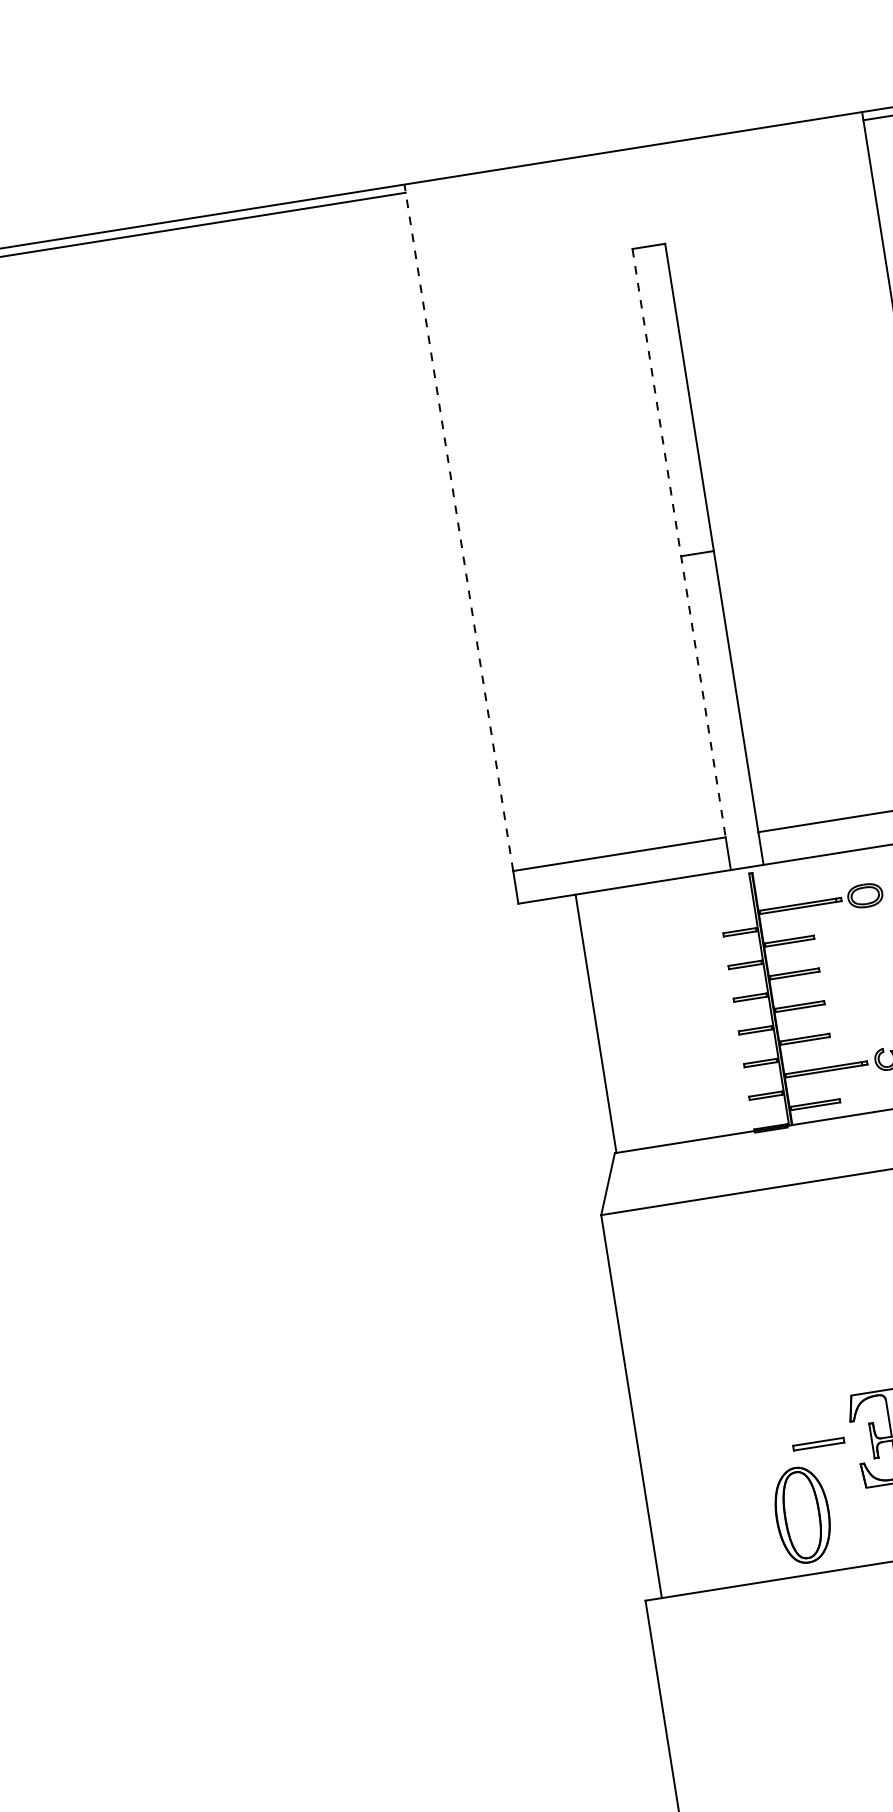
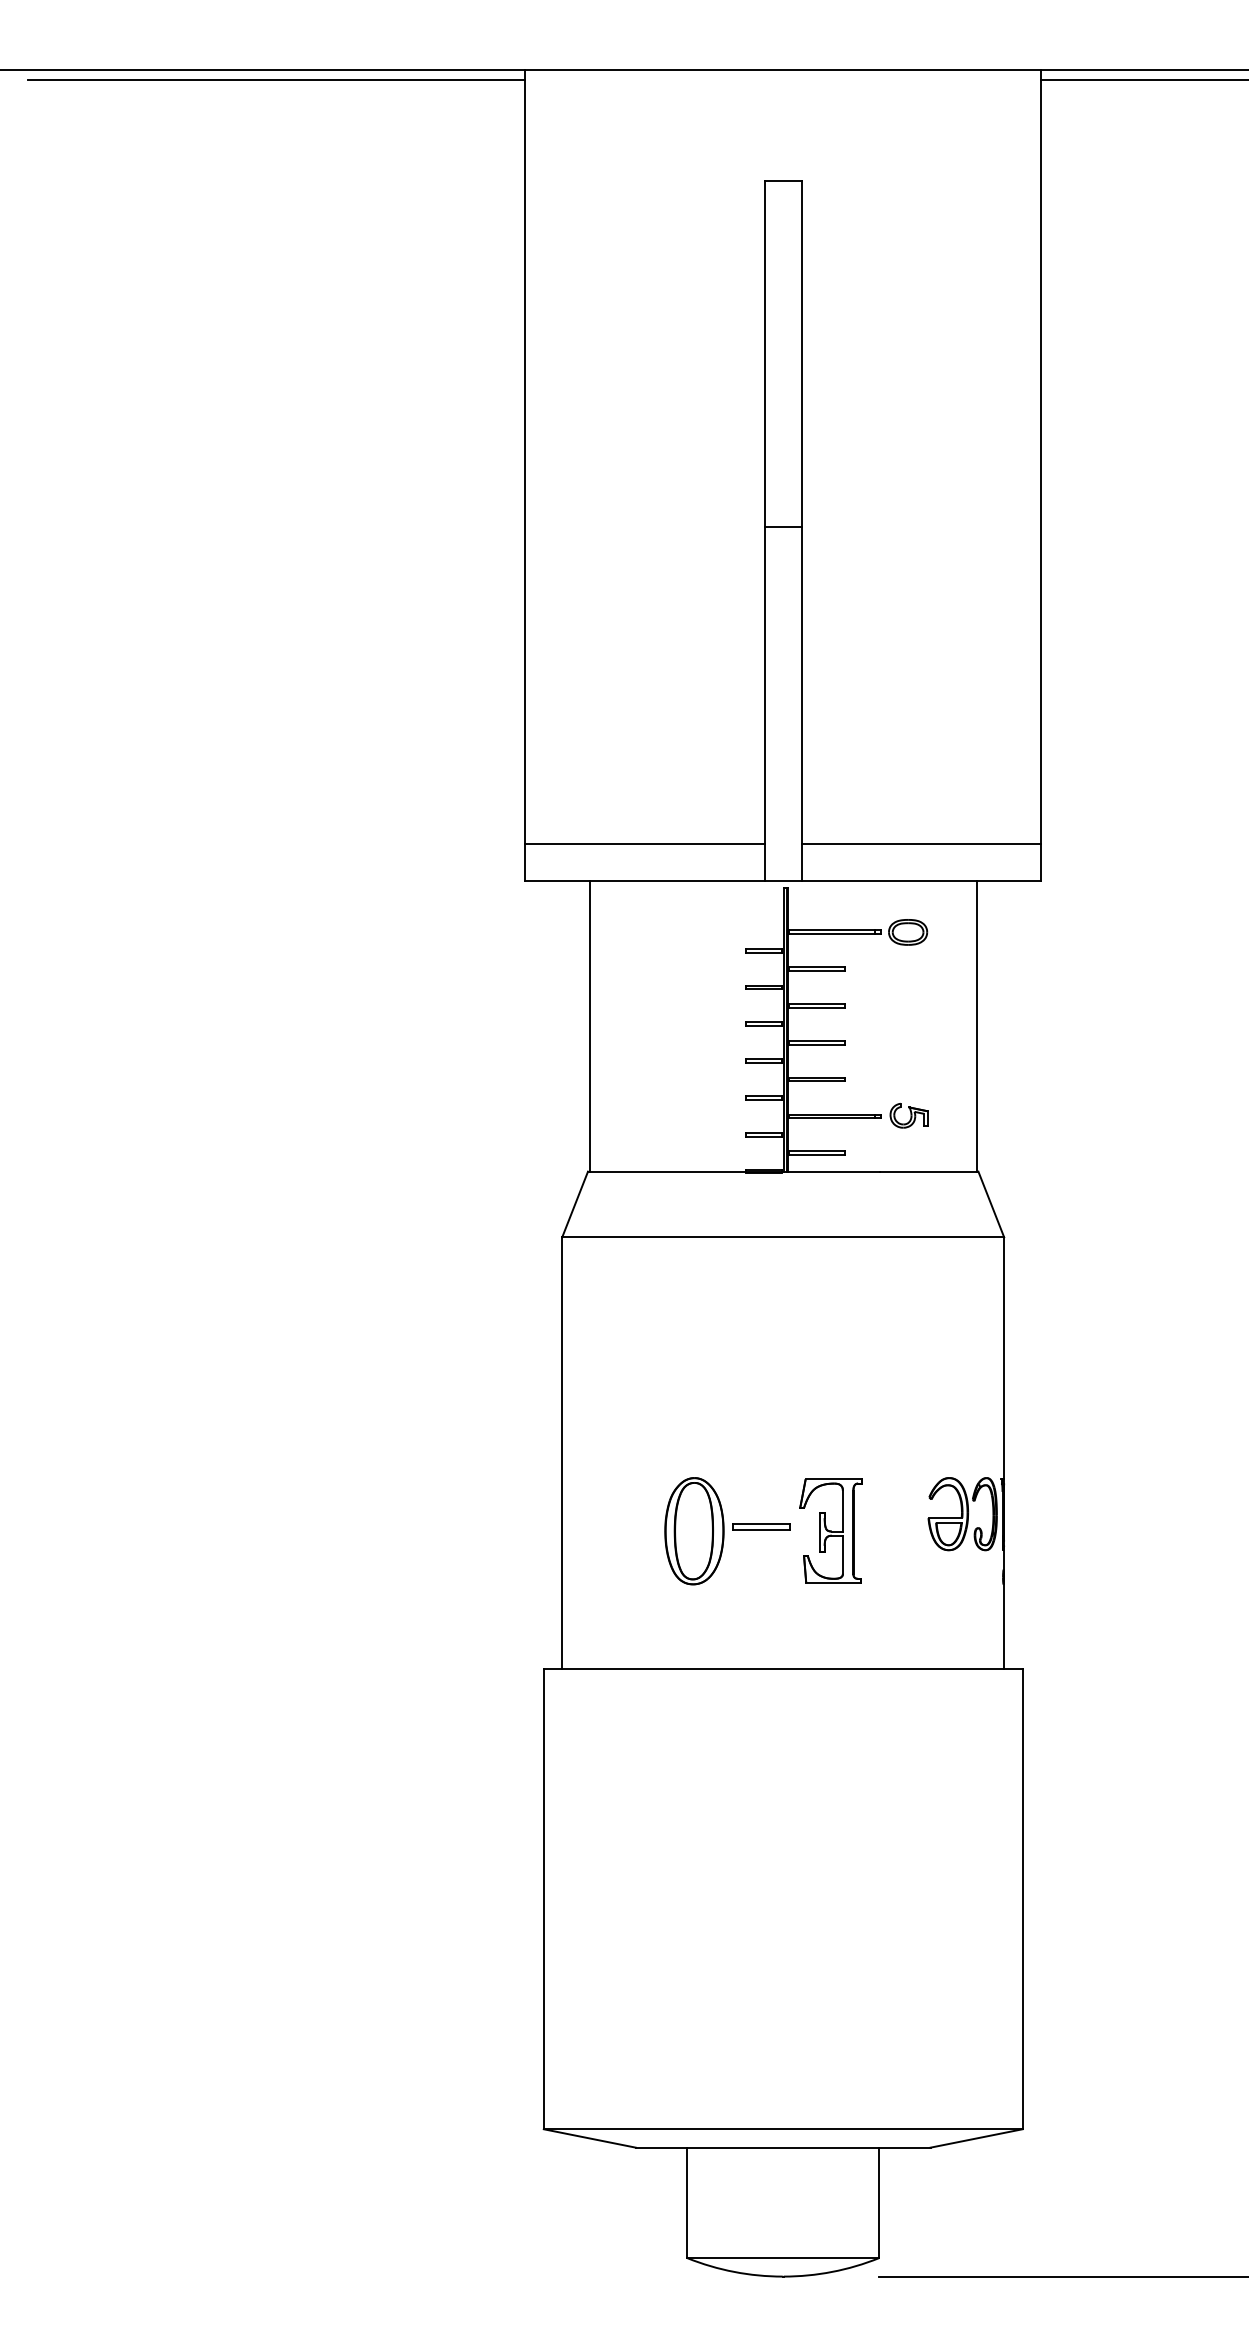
line: (458, 528) -> (525, 457), dashed -> solid
line: (678, 543) -> (764, 512), dashed -> solid
part: (802, 1515) -> (694, 1531), moved

